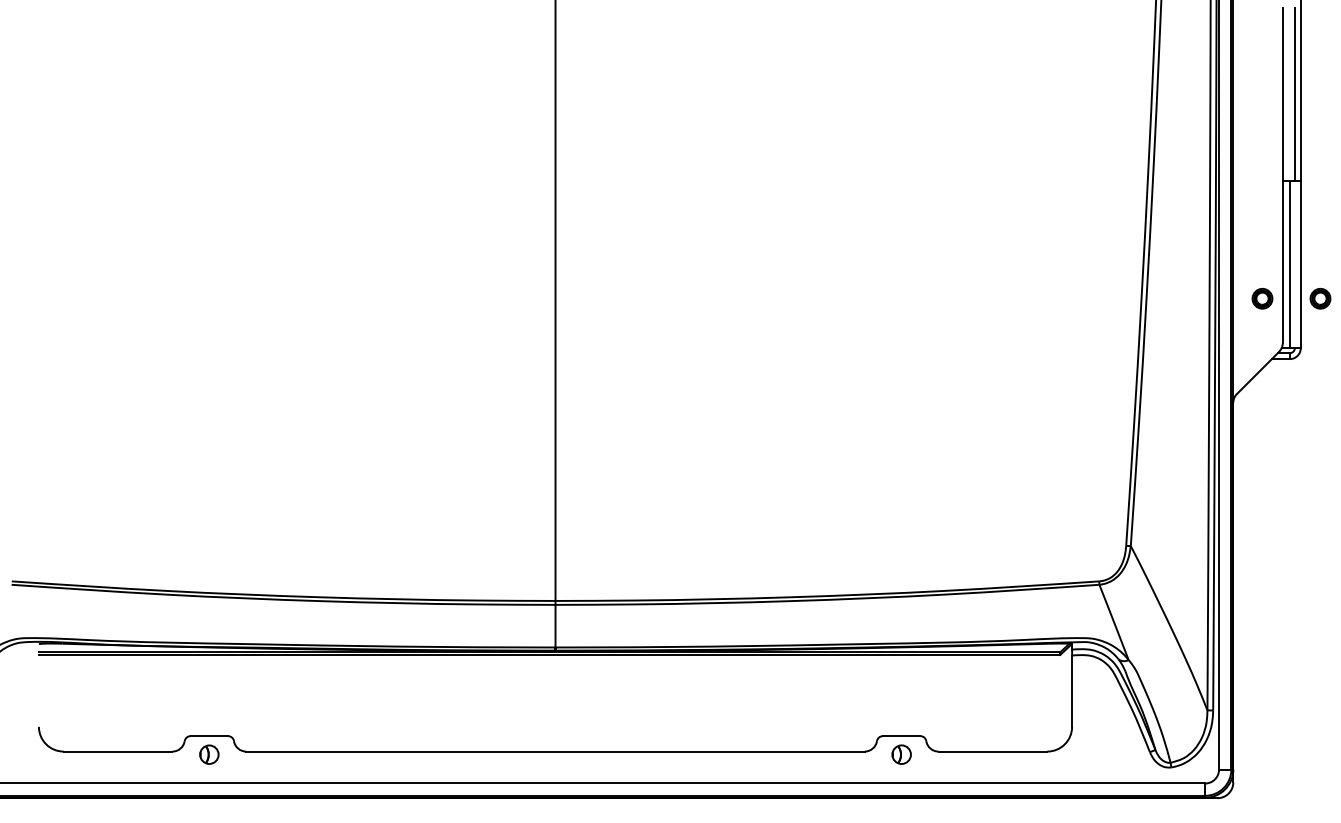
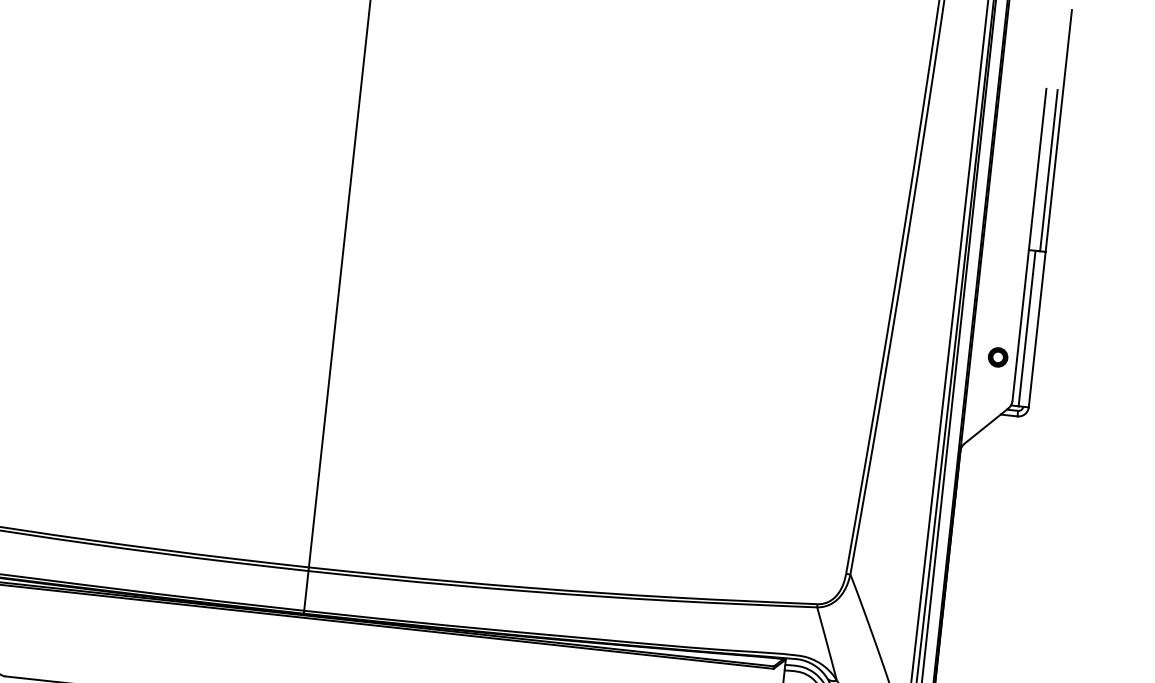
part: (1320, 298) -> (1052, 363), removed

